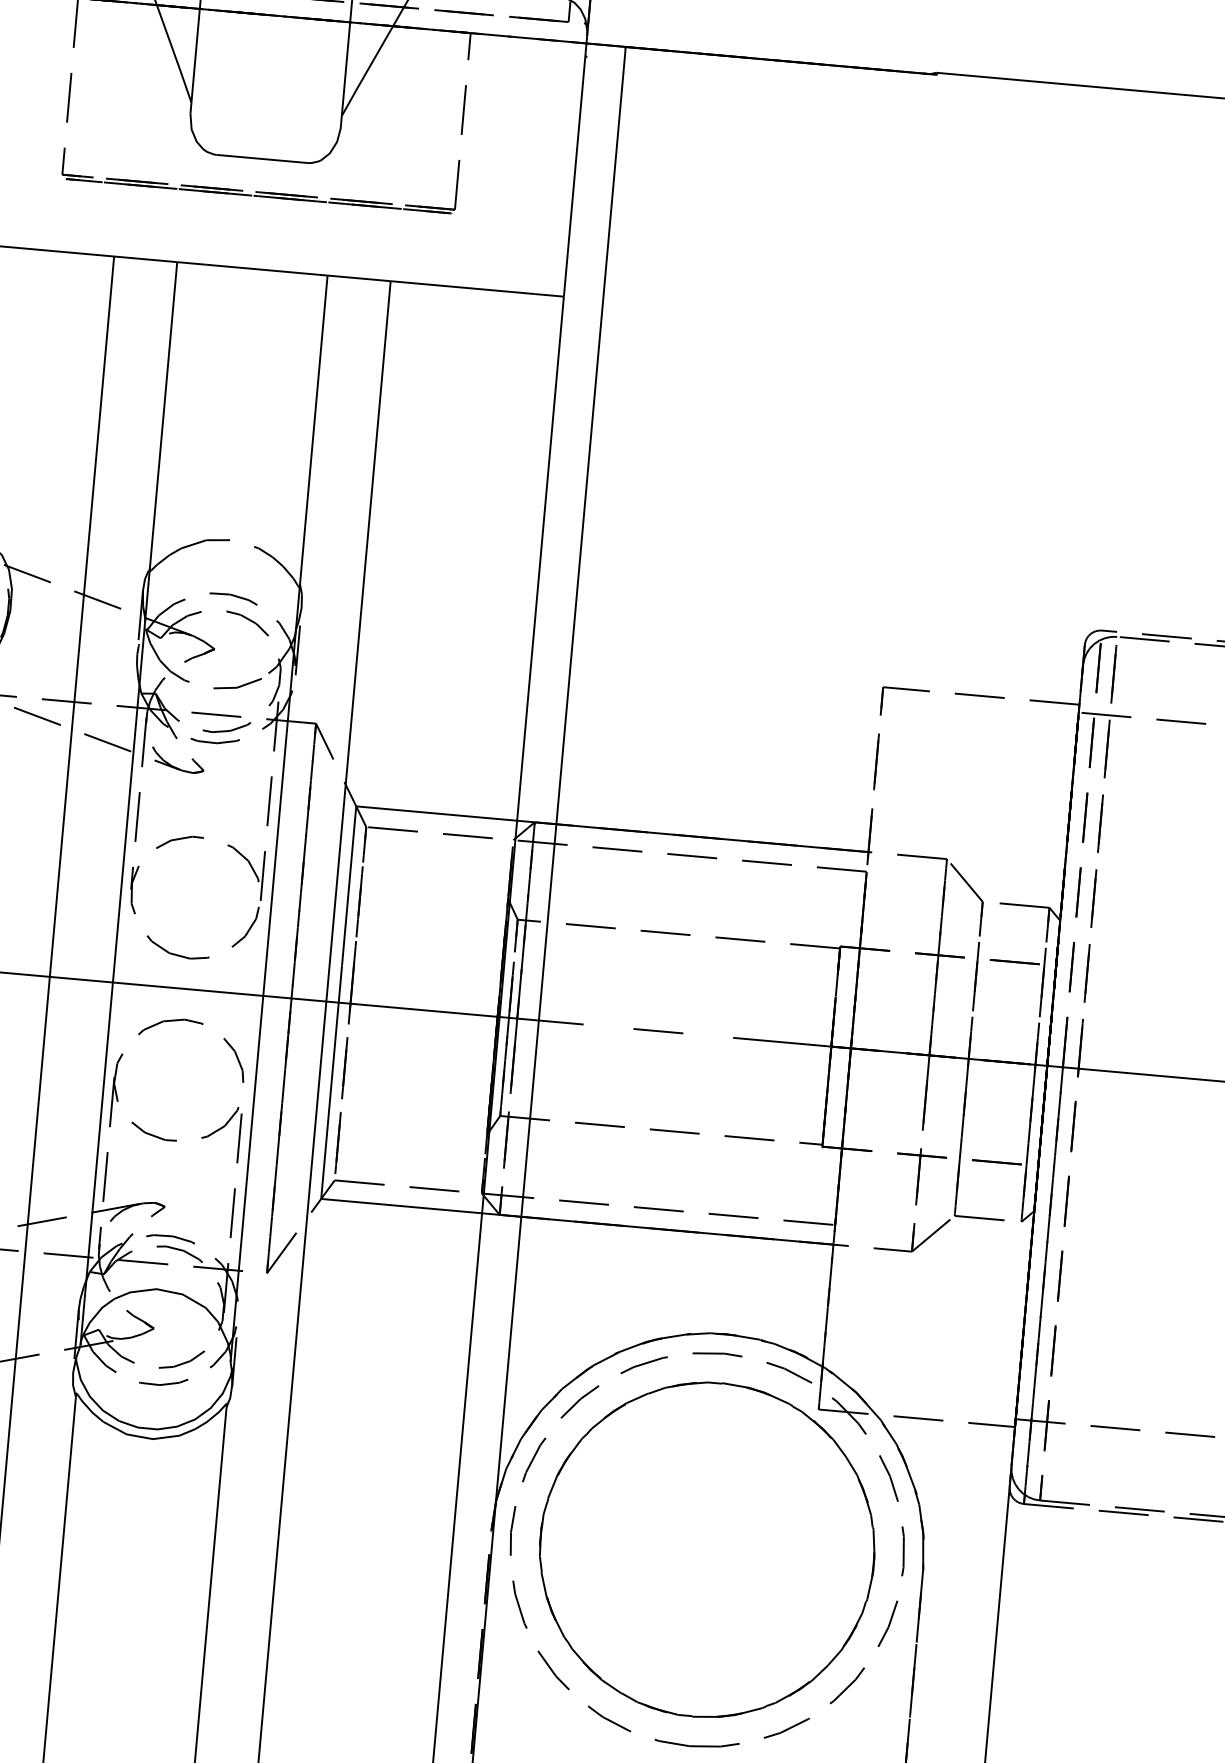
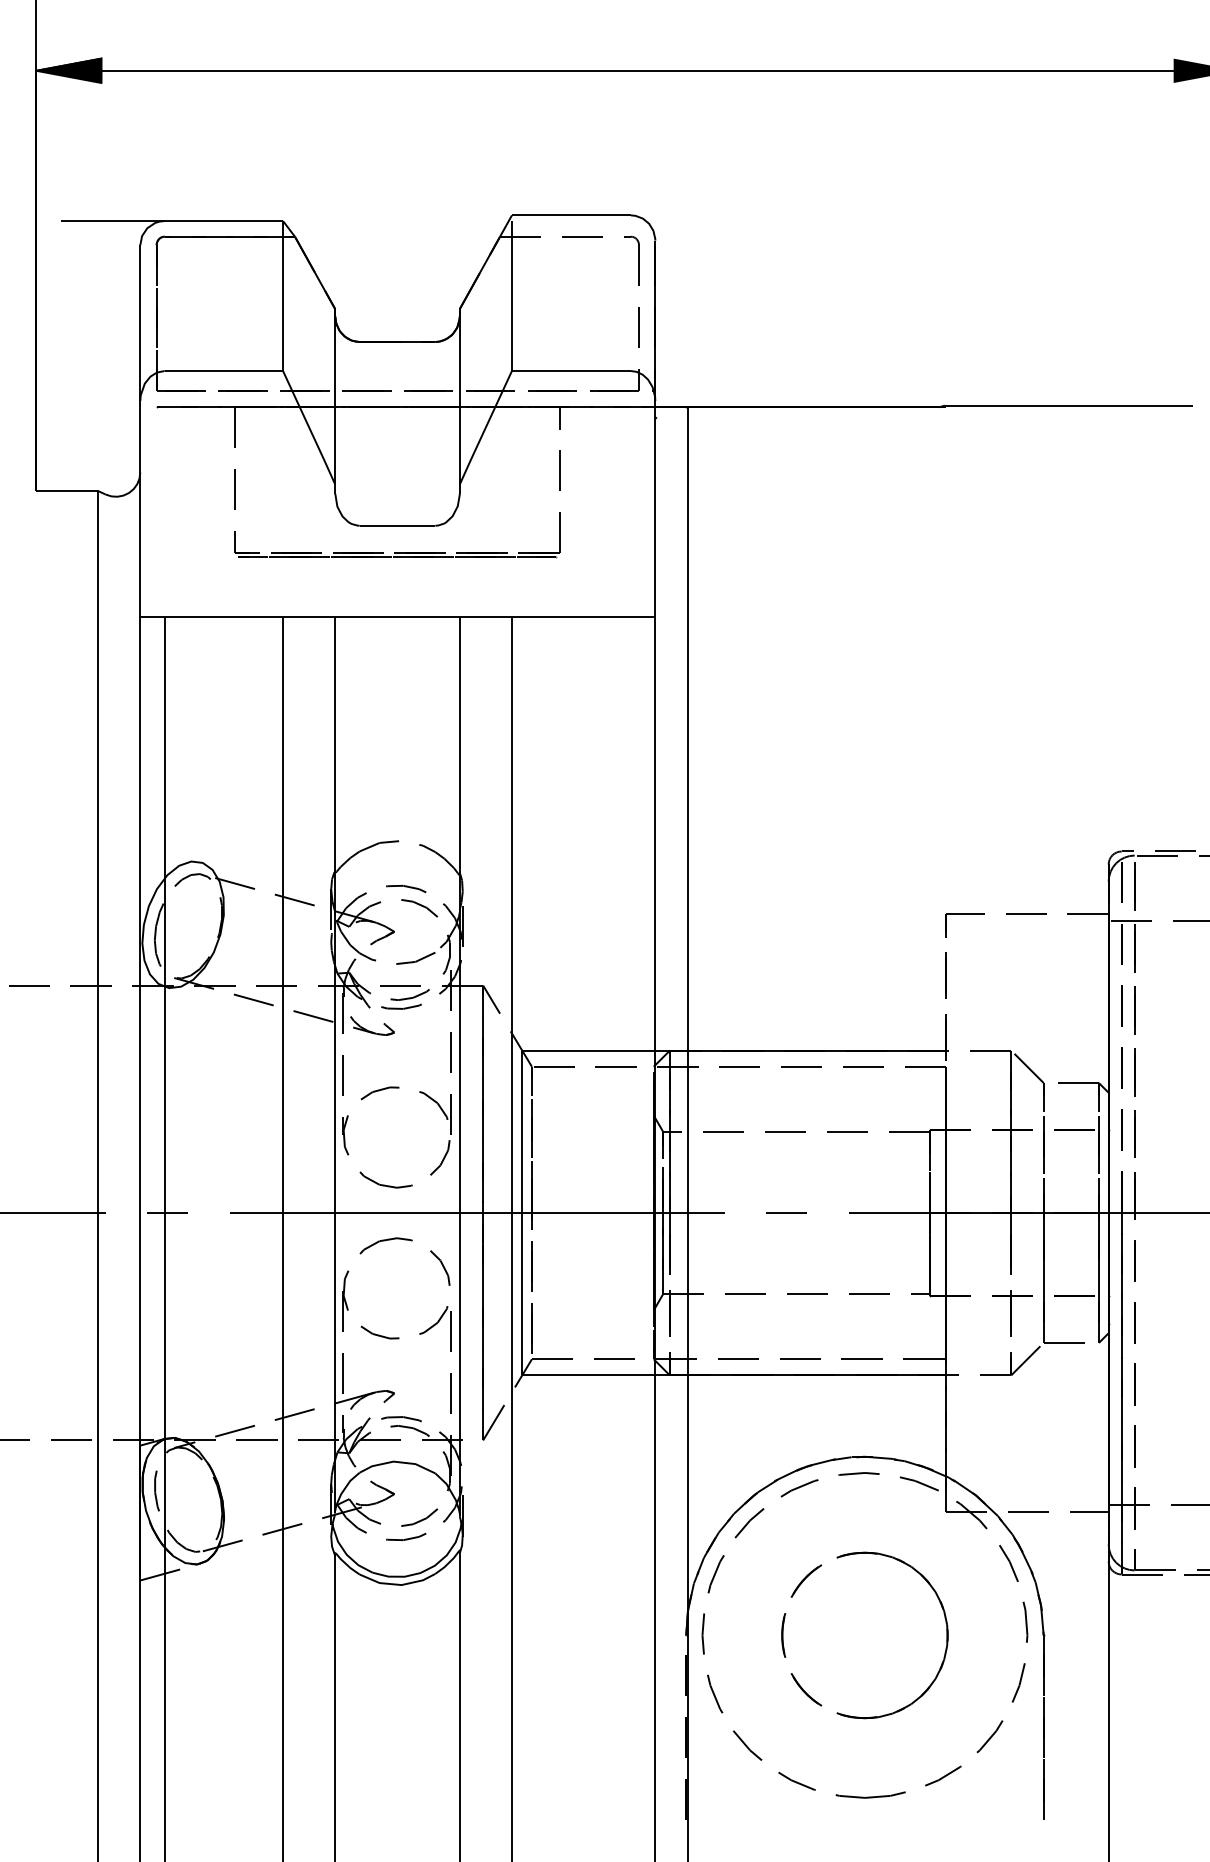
part: (706, 1549) -> (864, 1635), size x0.6

